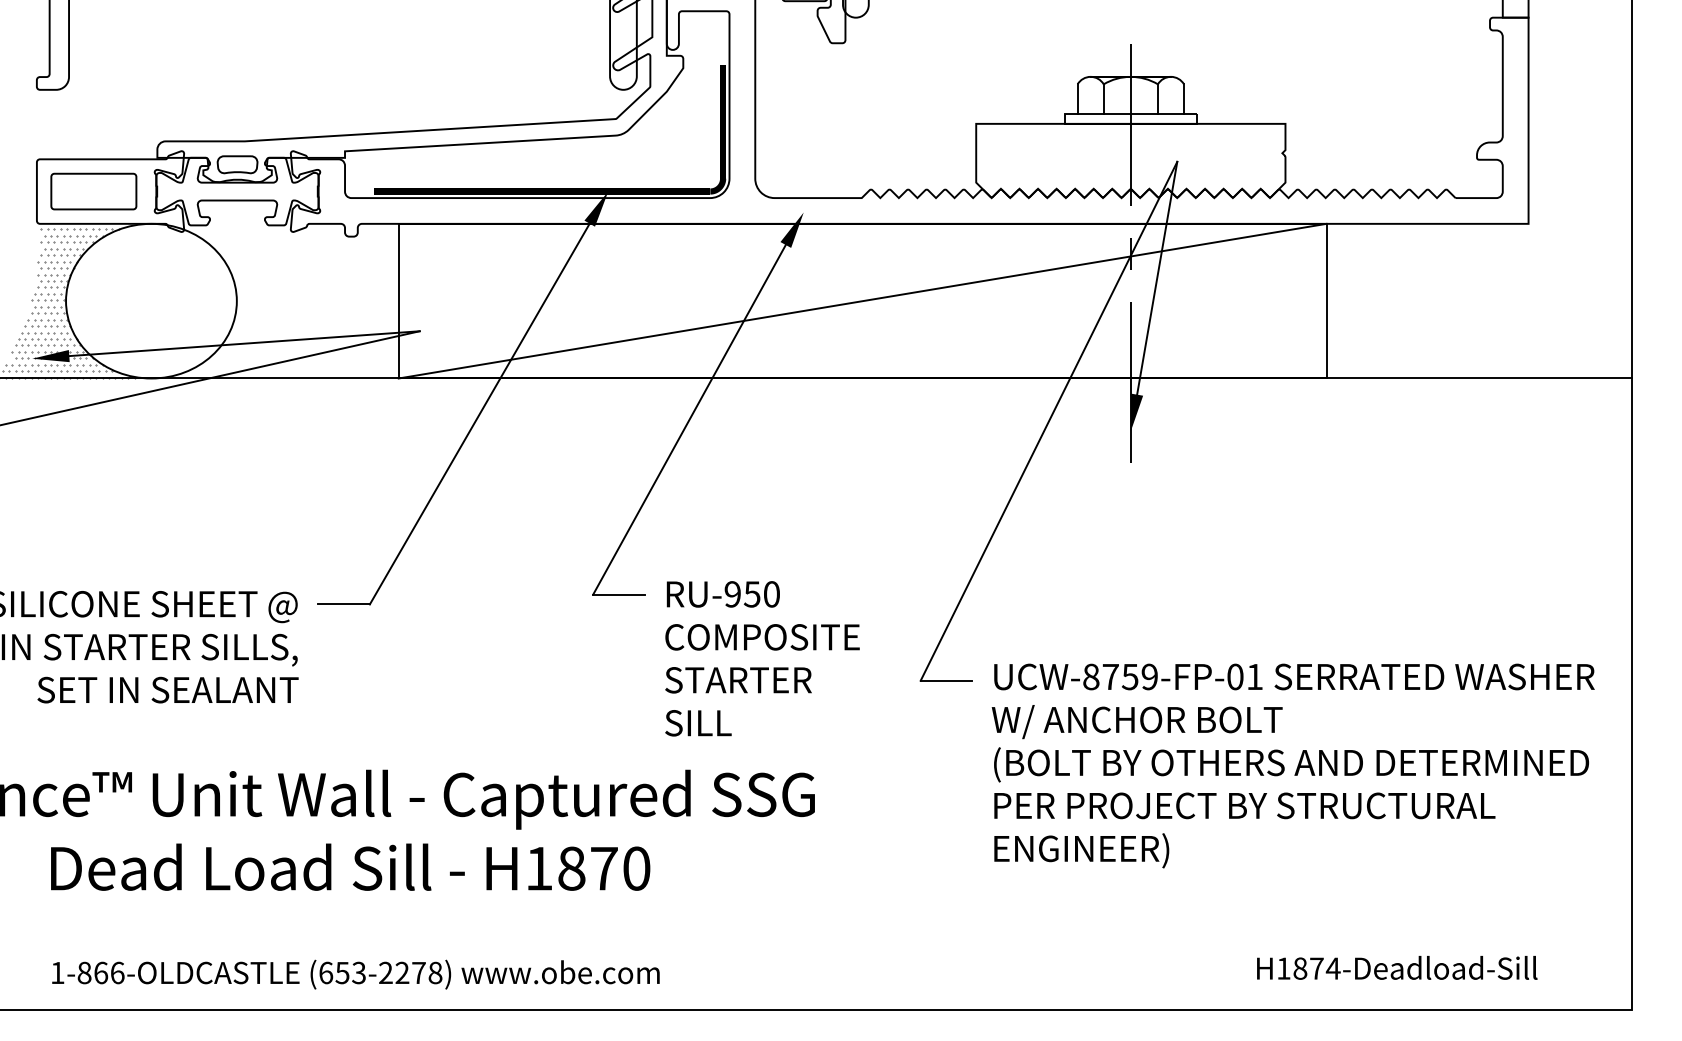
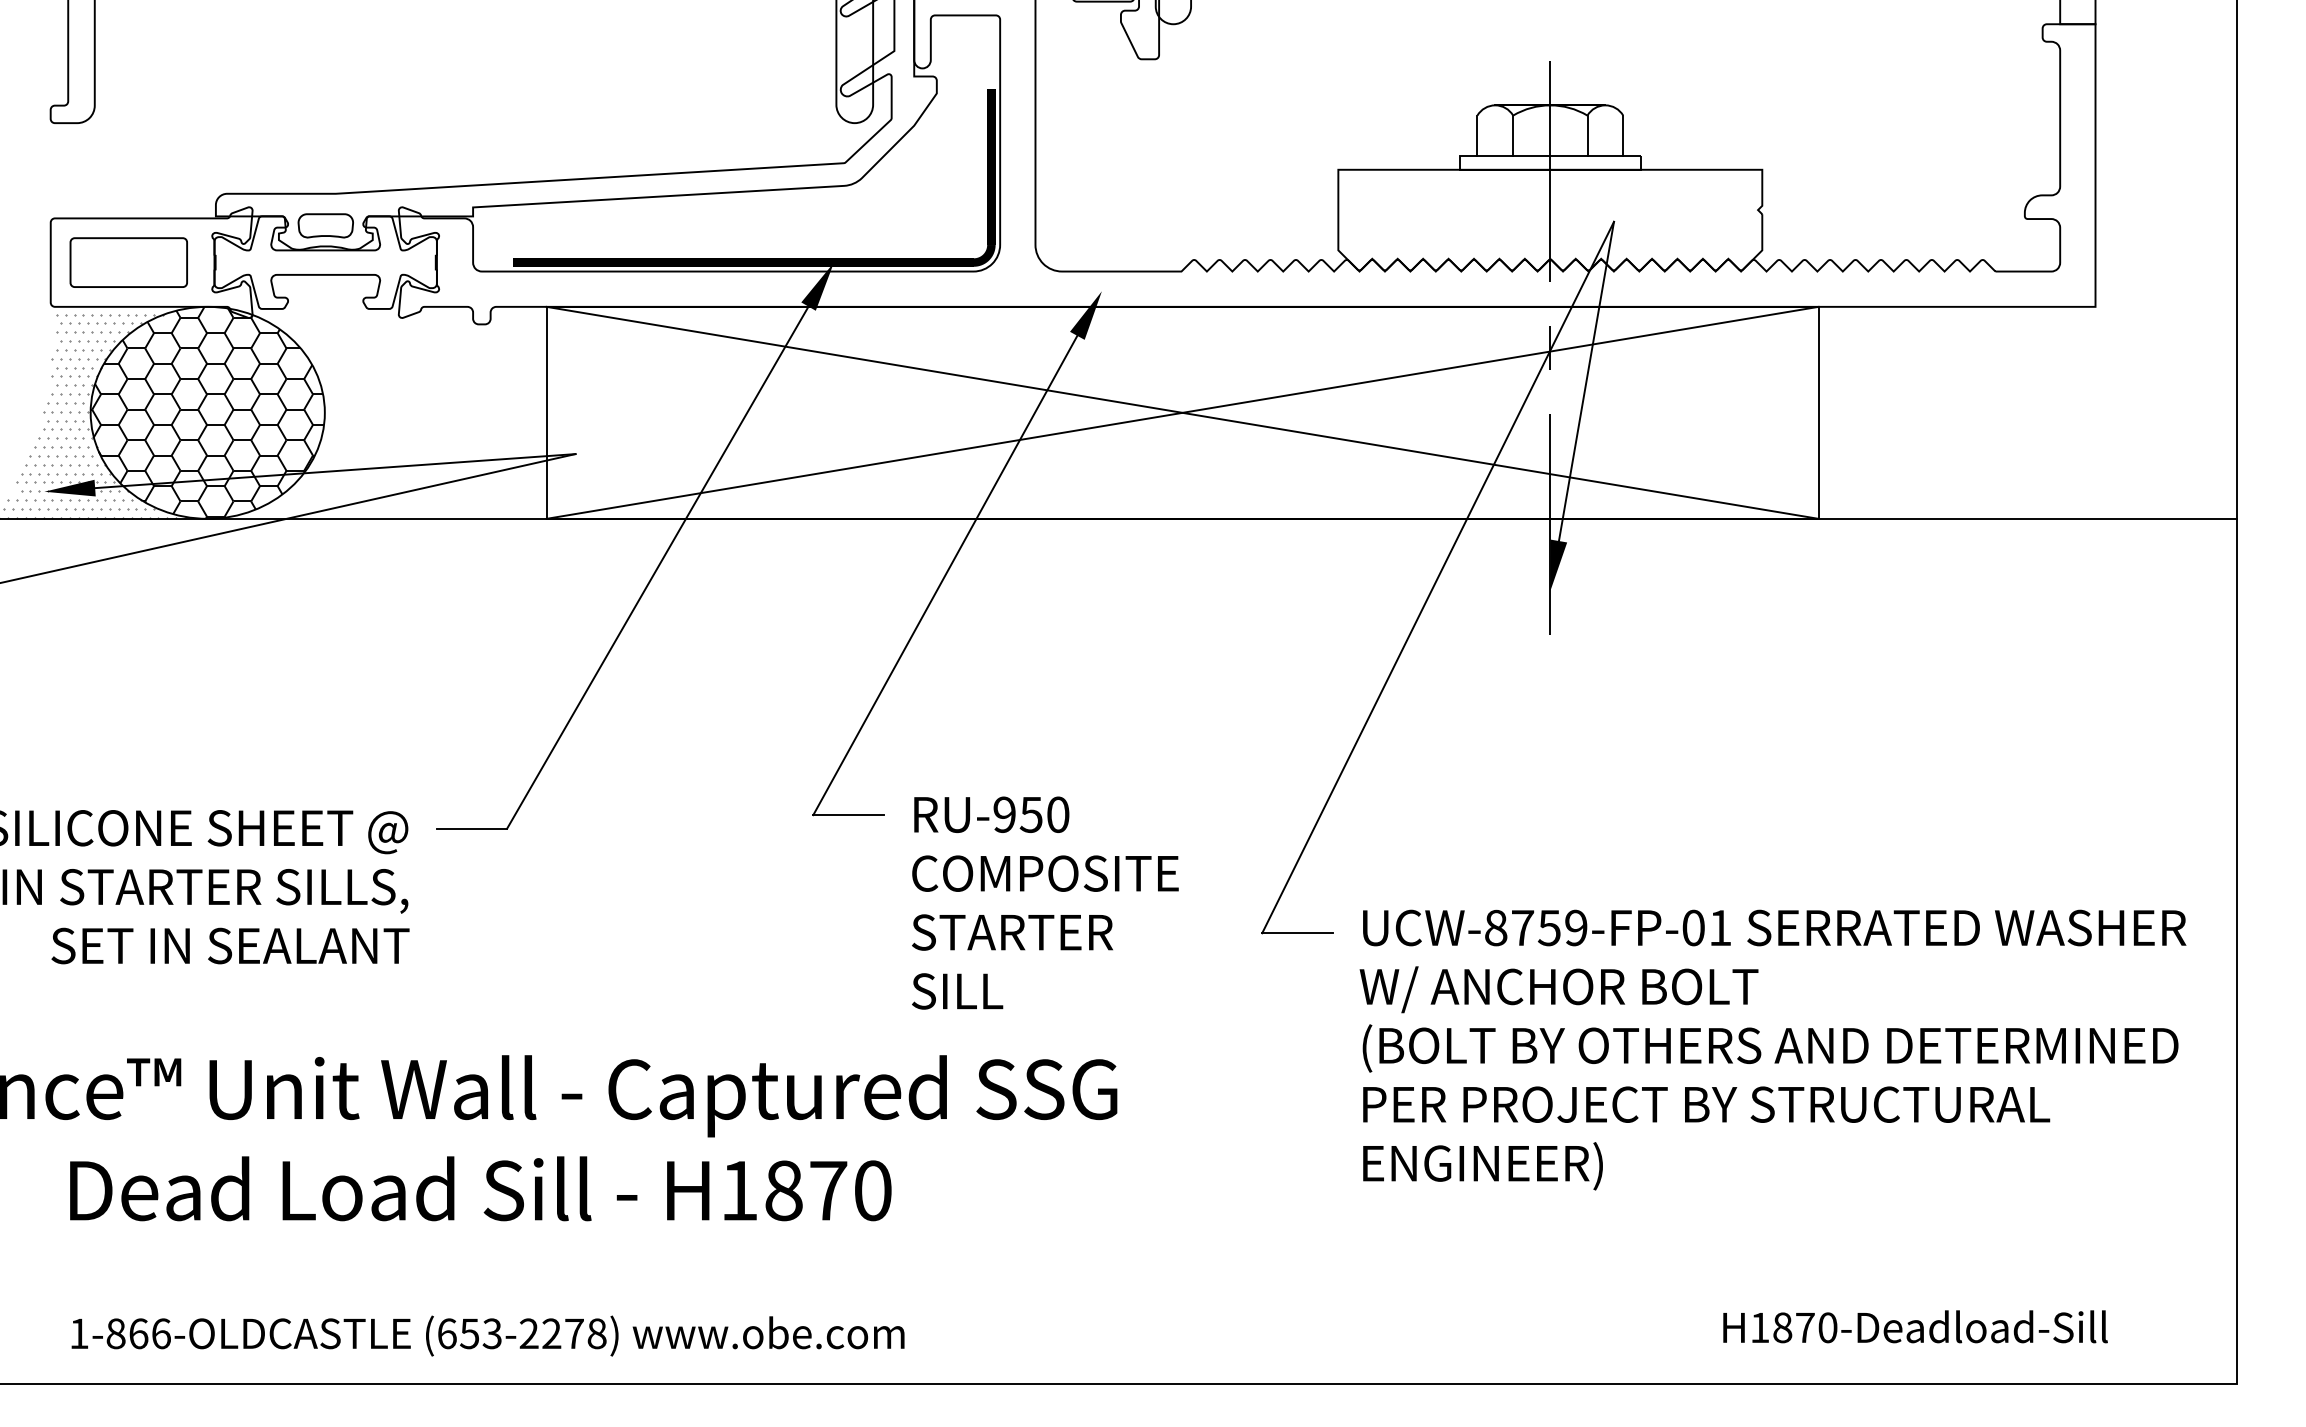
hatch: (151, 300) -> (207, 412), added
line: (862, 300) -> (1182, 412), added
text: (1333, 968) -> (1827, 1327), H1874-Deadload-Sill -> H1870-Deadload-Sill

